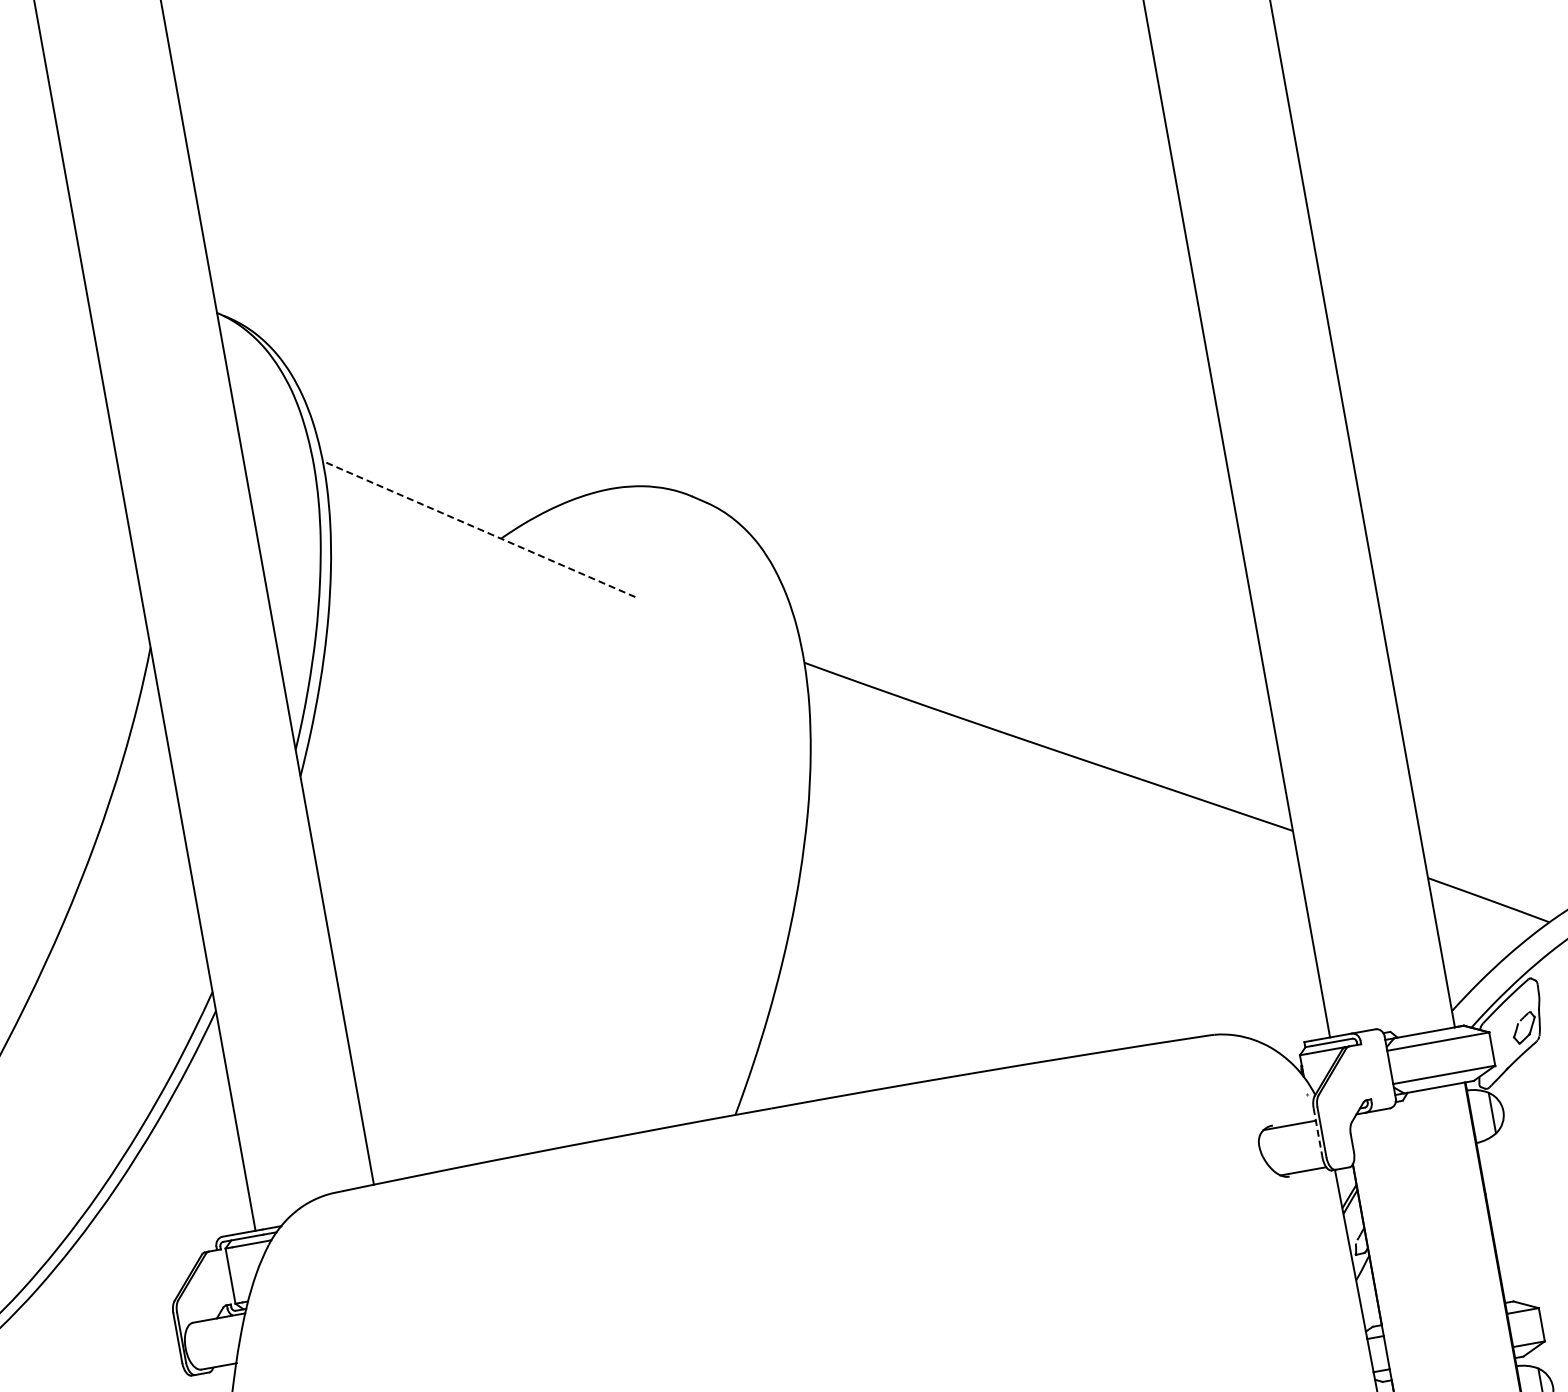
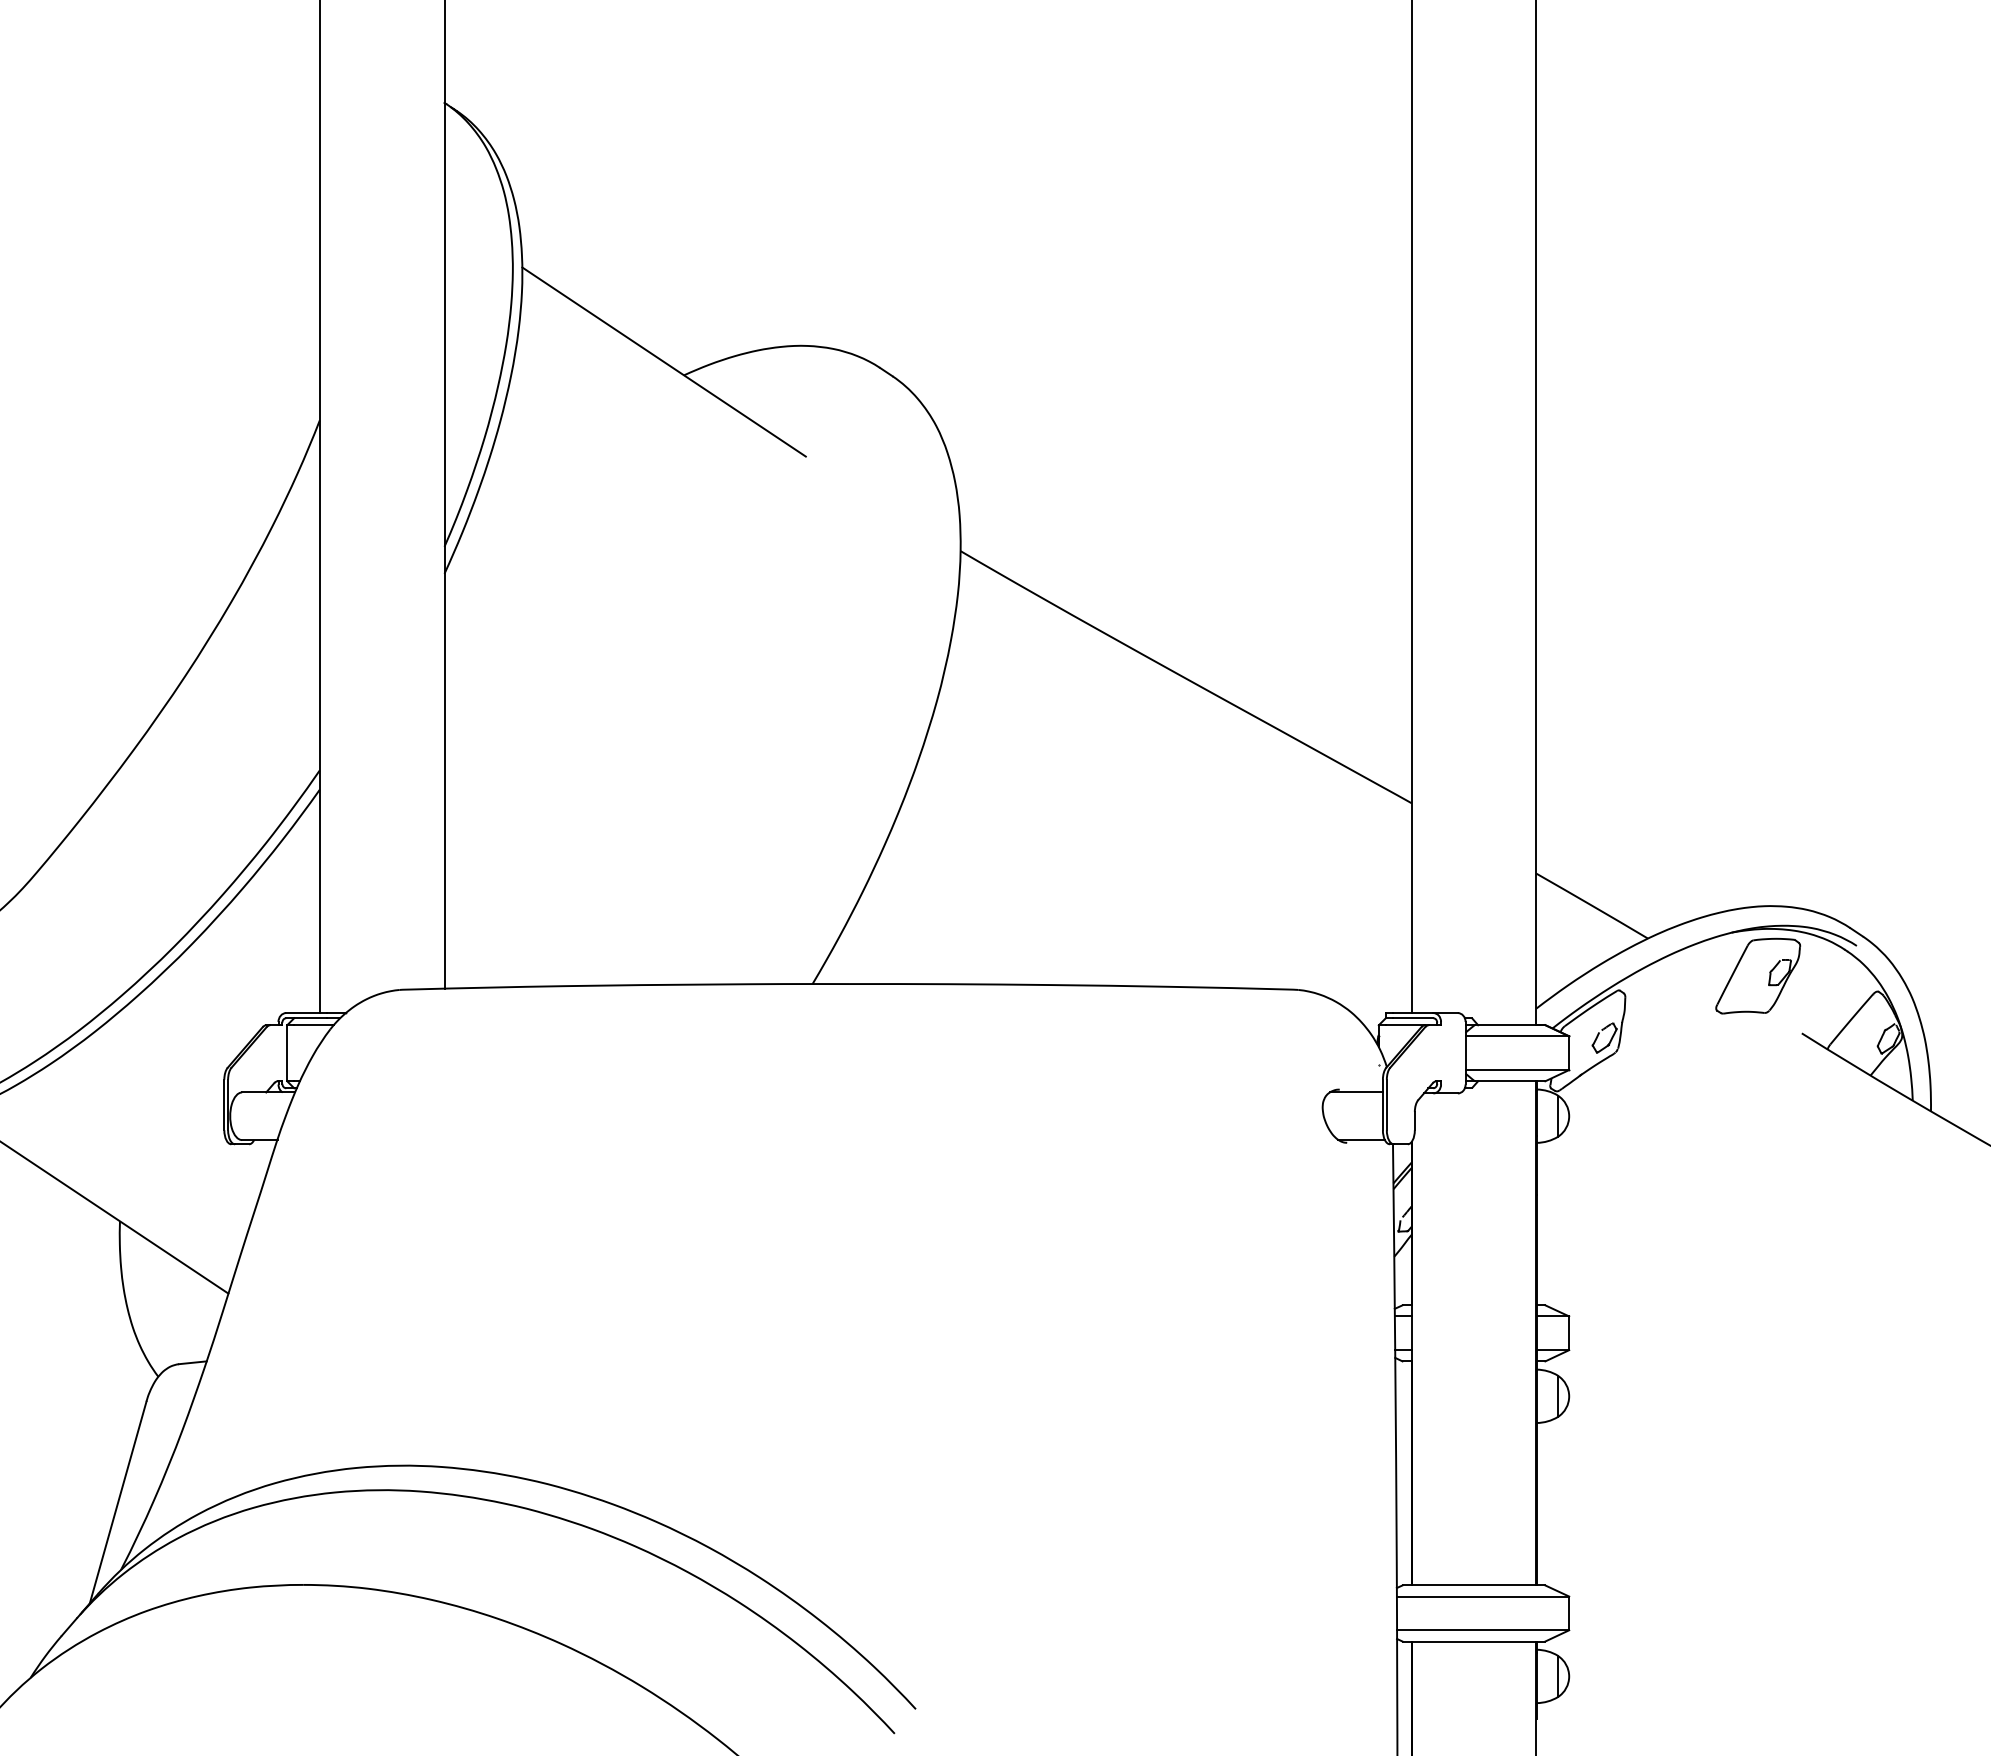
line: (478, 528) -> (663, 361), dashed -> solid
line: (1317, 1133) -> (1382, 1105), dashed -> solid

